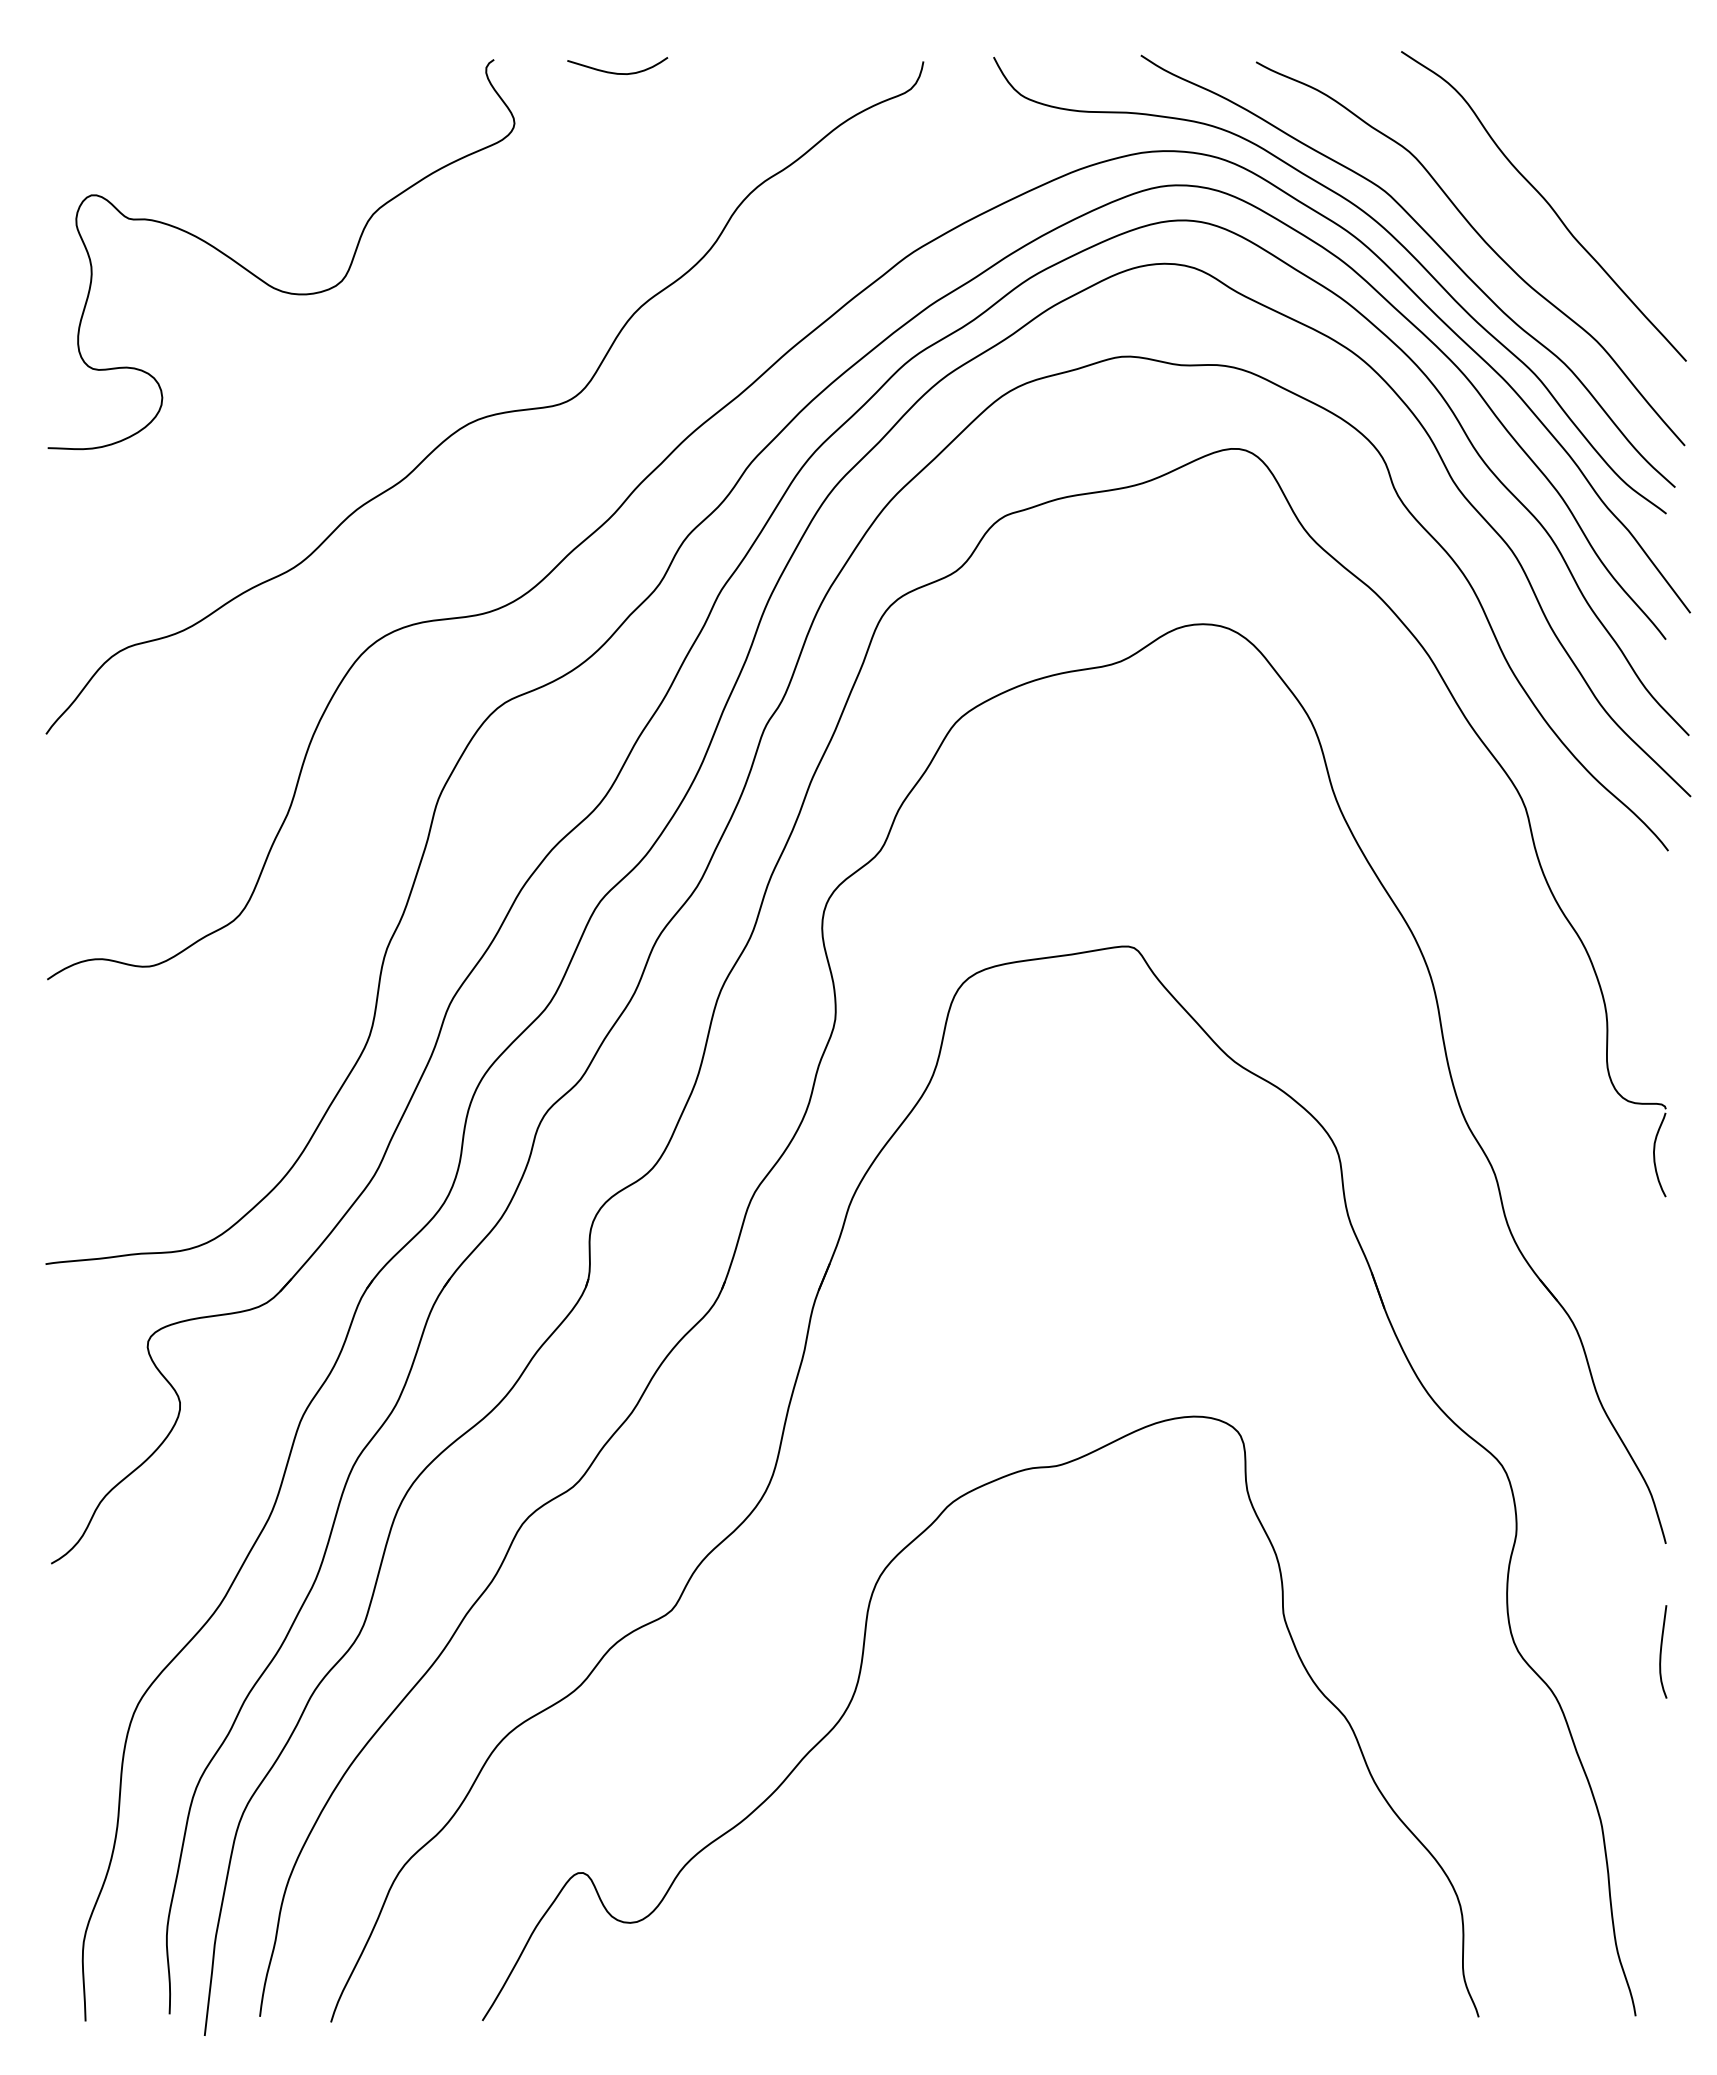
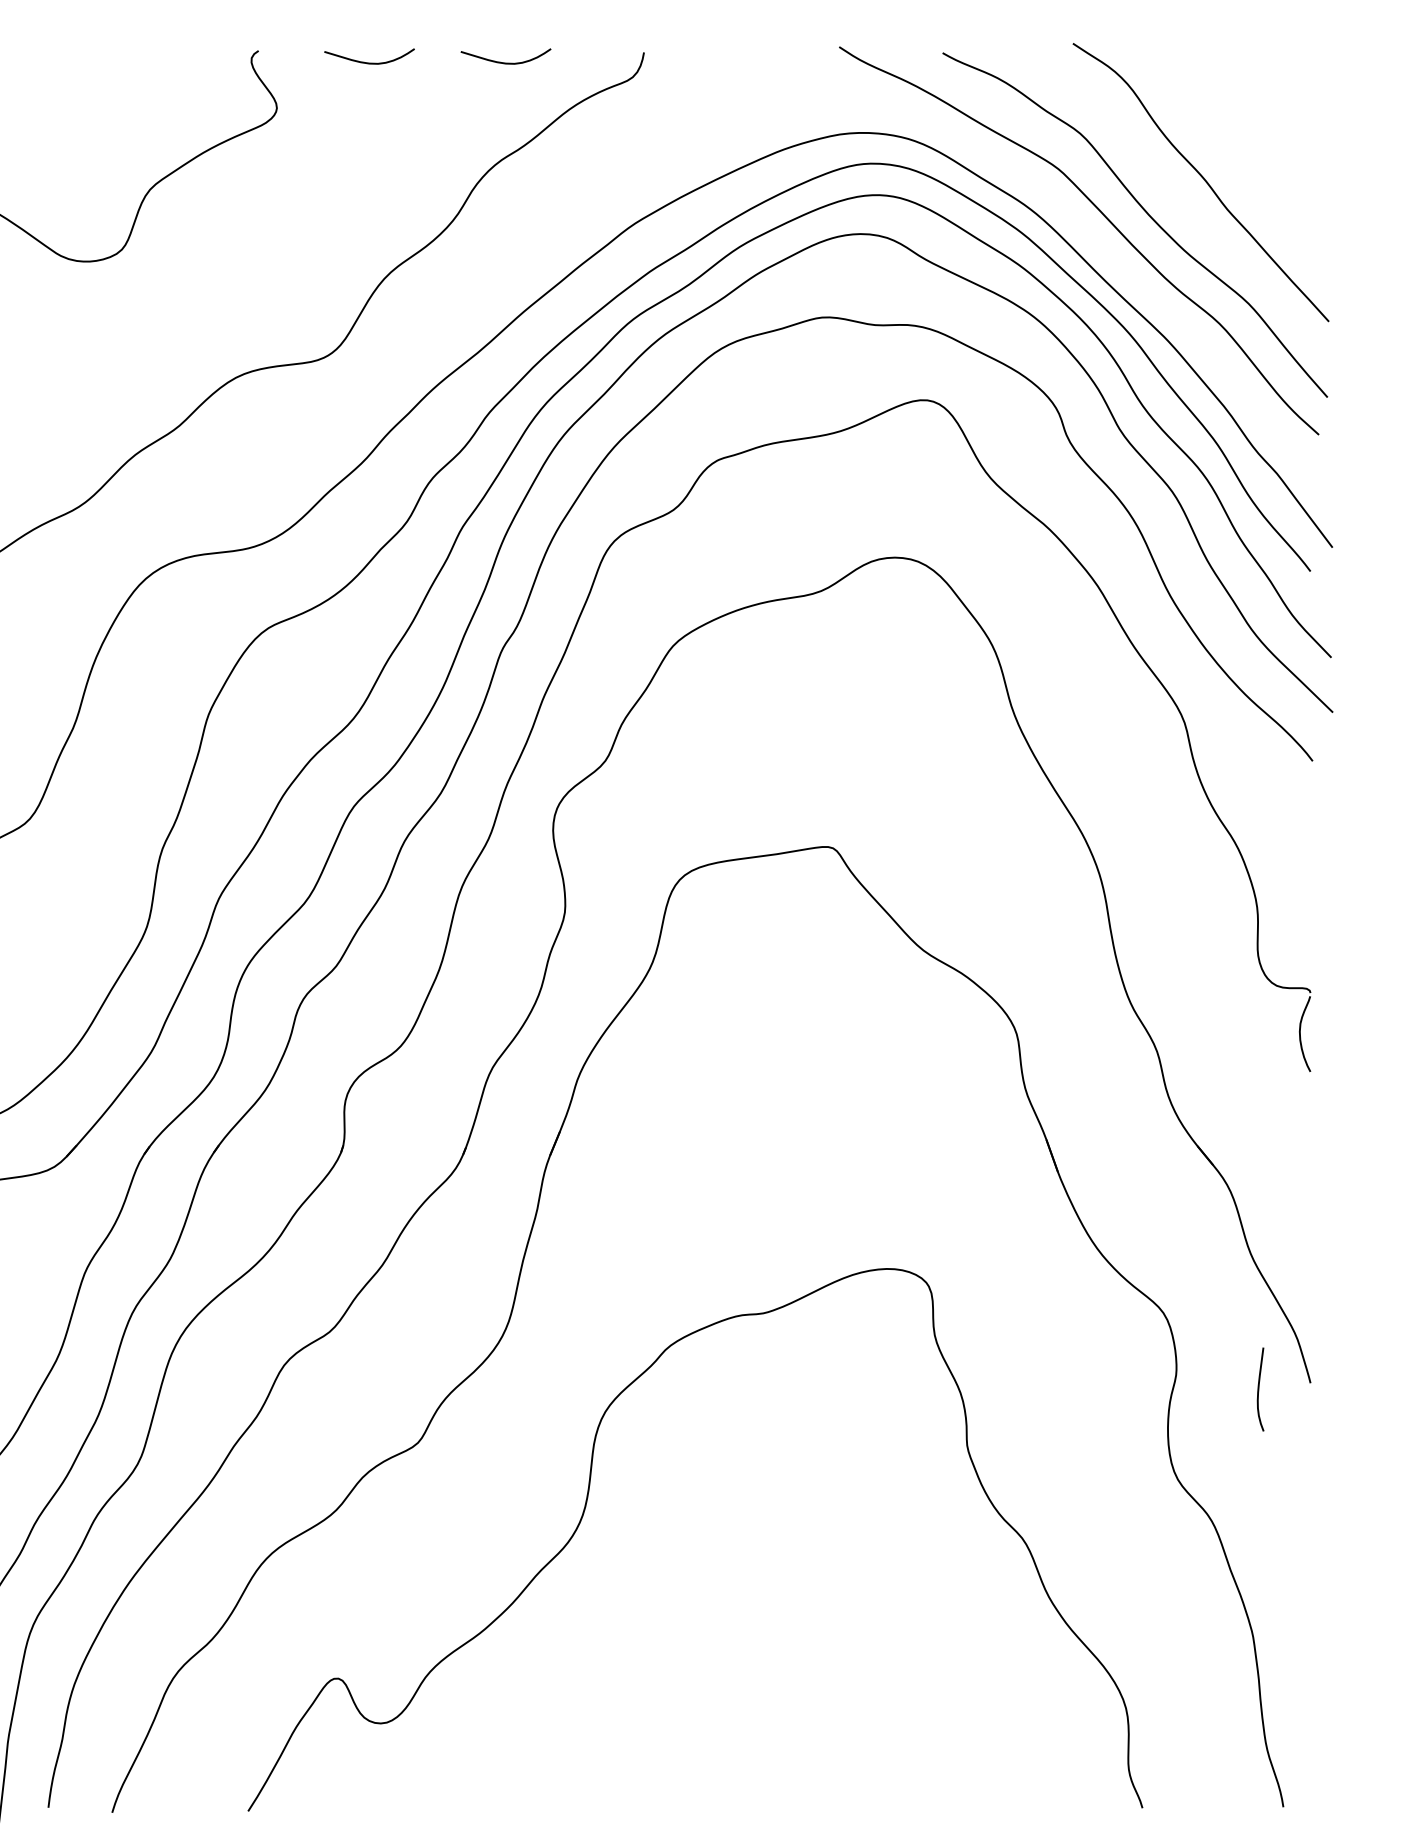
curve: (768, 72) -> (504, 62), added
curve: (1382, 228) -> (1056, 202), removed
curve: (1661, 1651) -> (1259, 1389), moved

